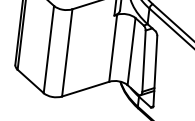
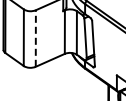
line: (66, 52) -> (35, 38), solid -> dashed

